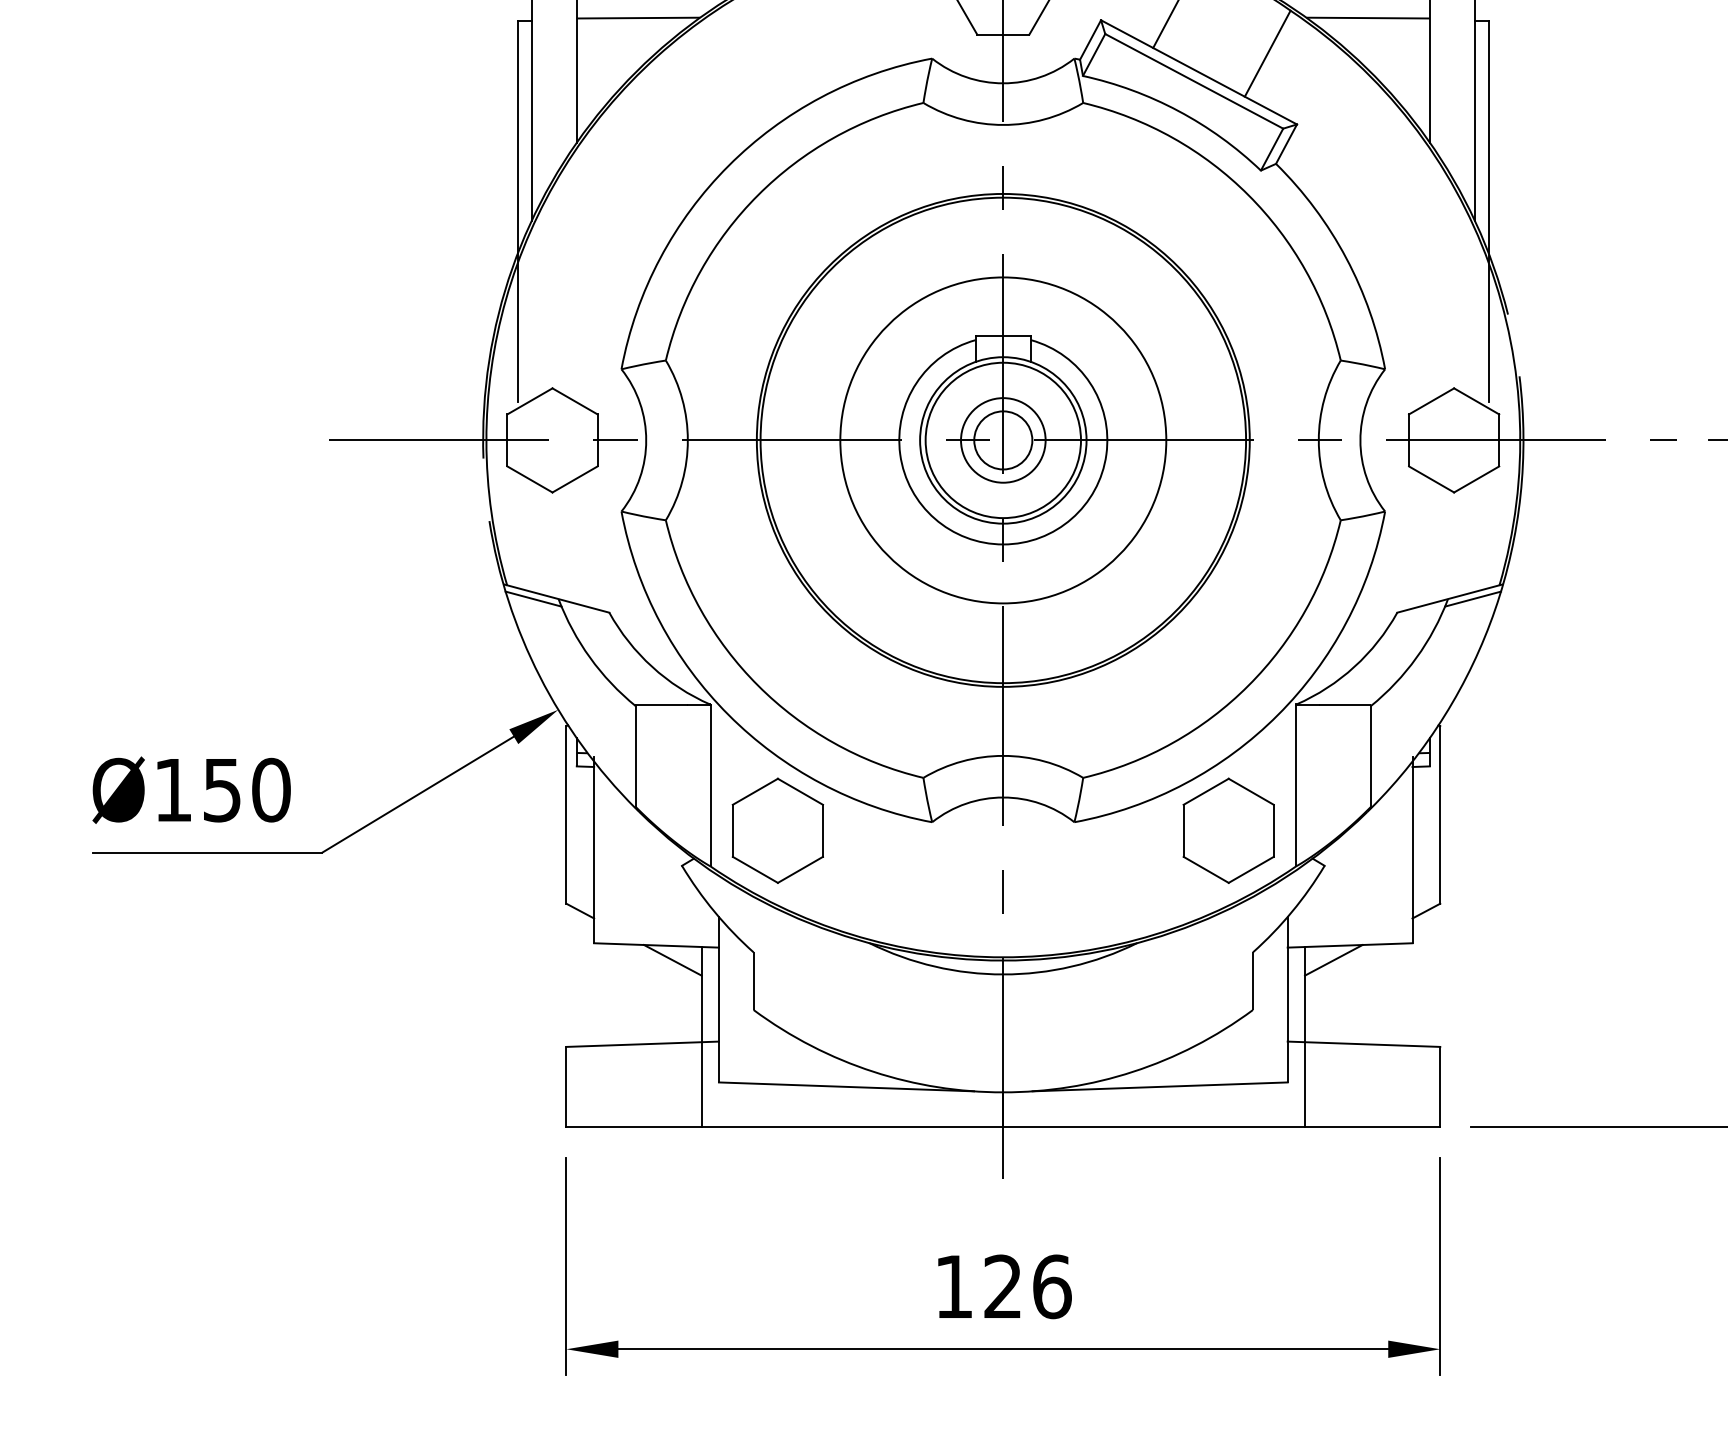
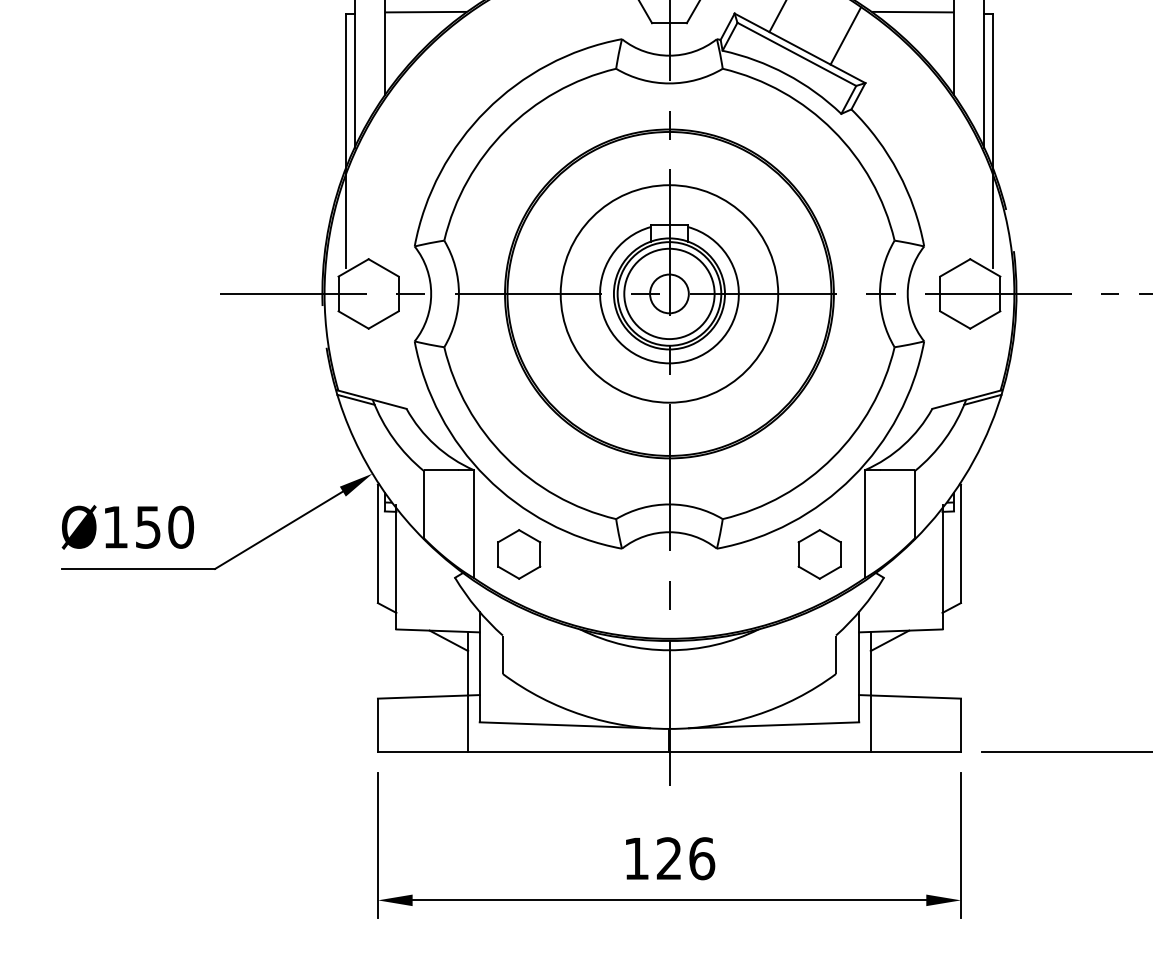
circle: (1003, 439) -> (669, 293), size x1.6
part: (778, 830) -> (519, 554), size x0.7
part: (1228, 830) -> (819, 554), size x0.7

